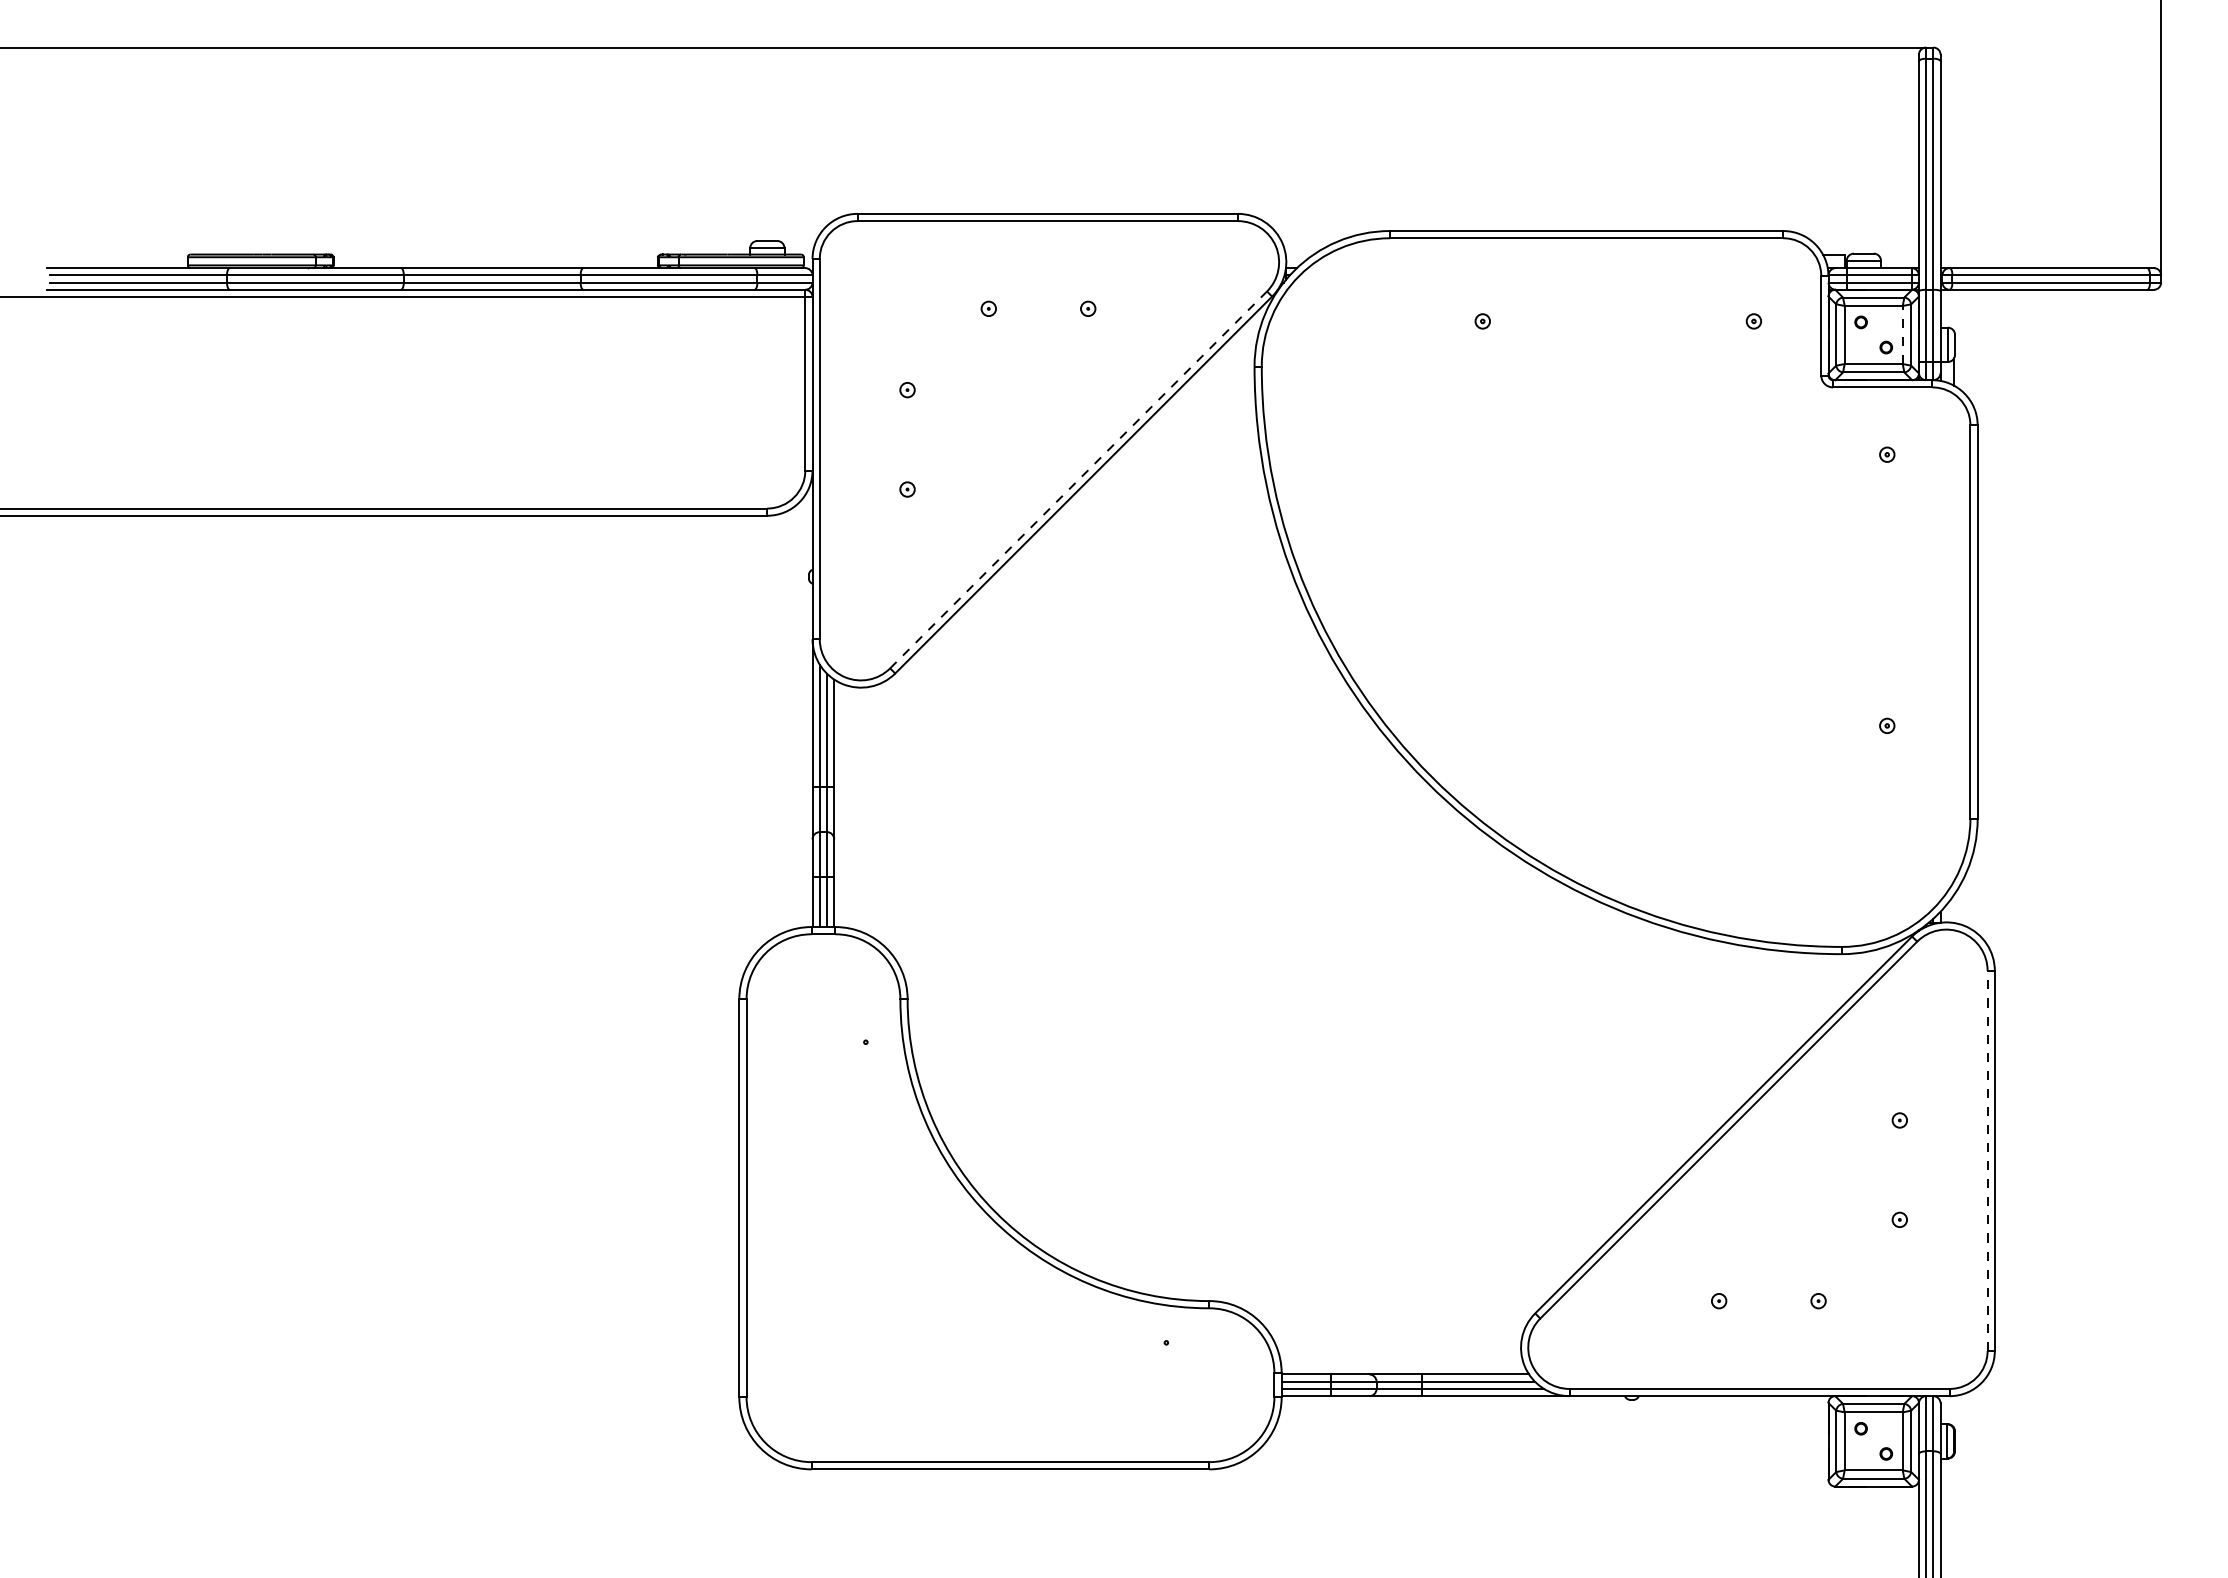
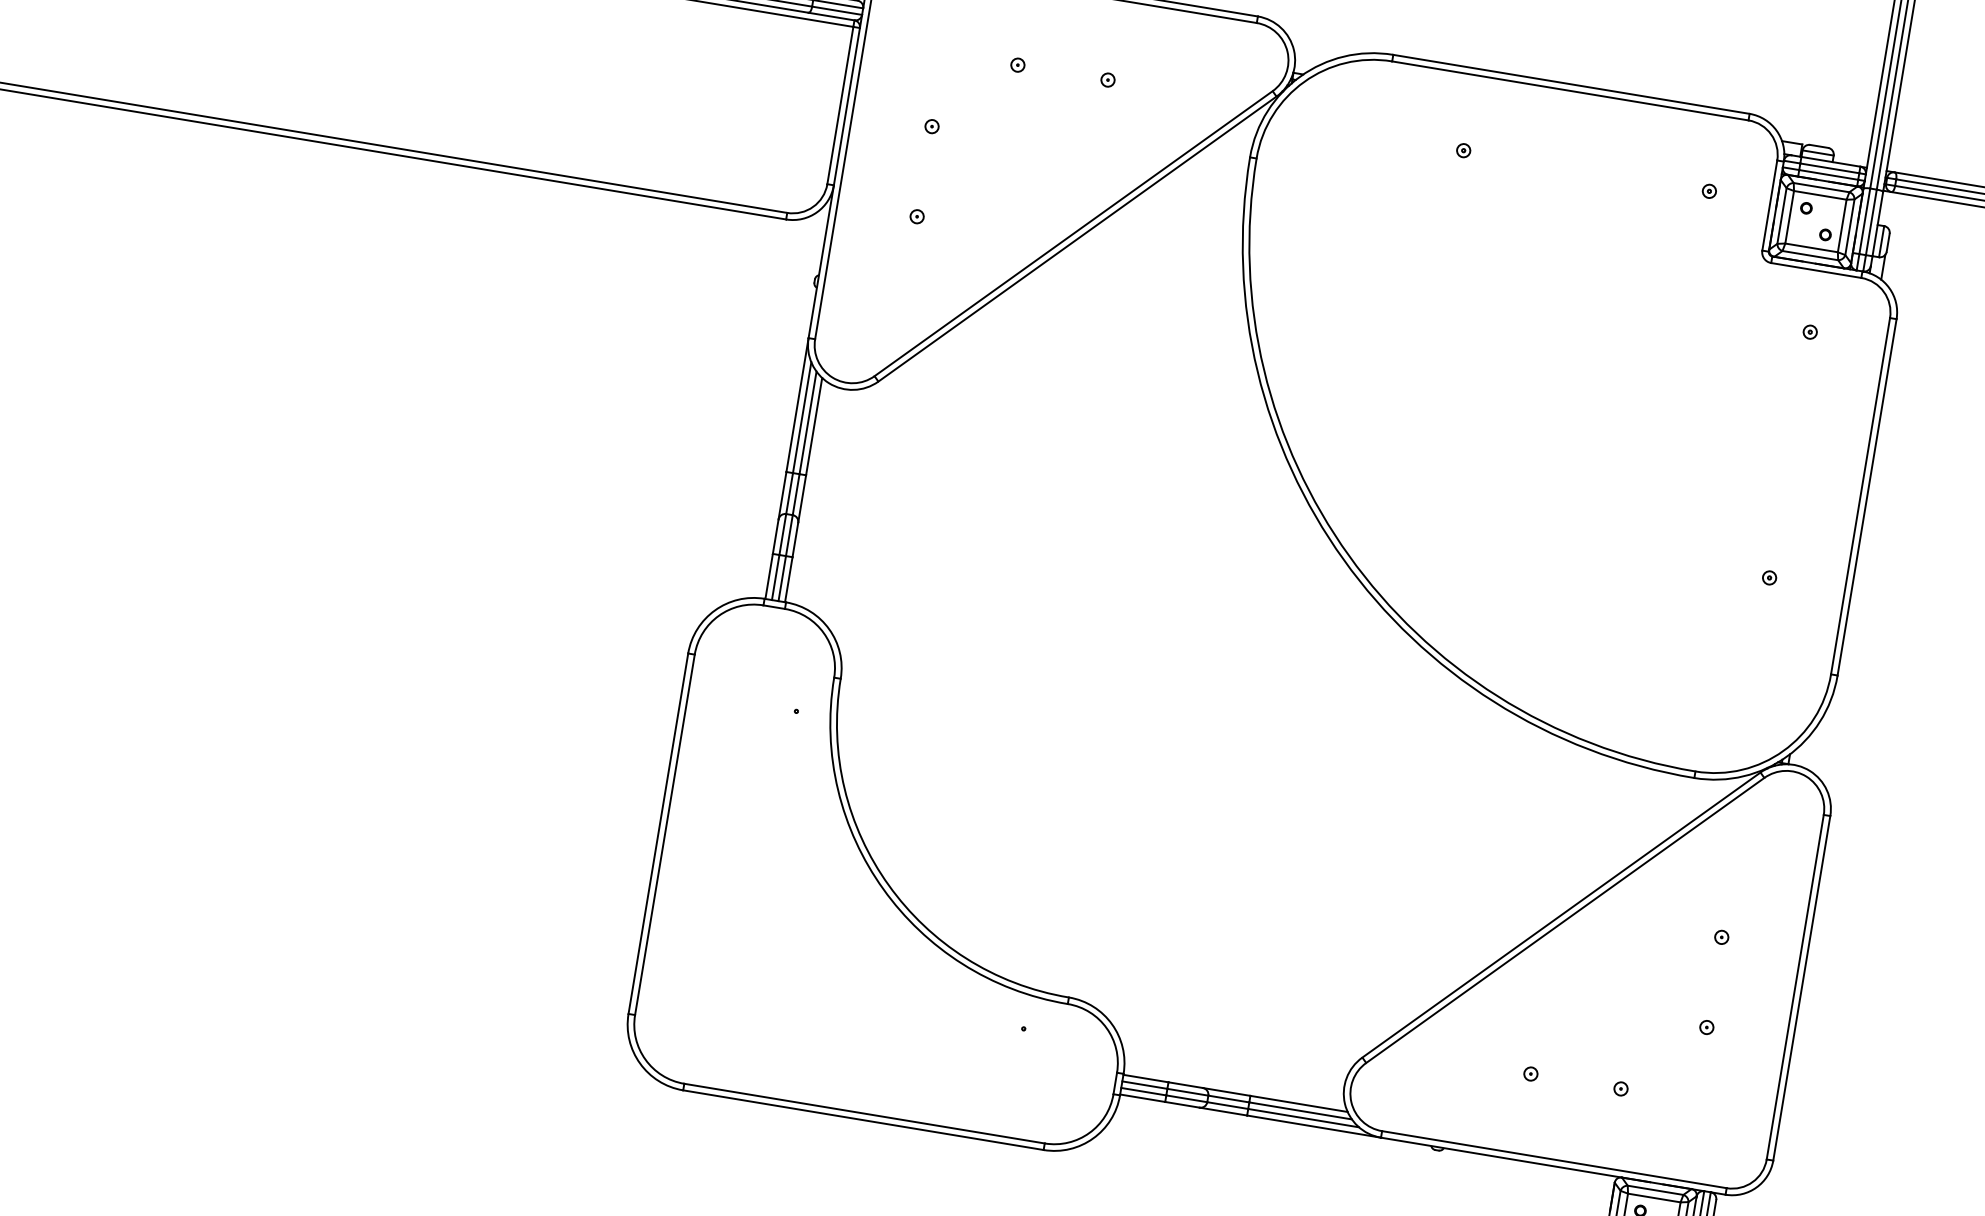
line: (1902, 335) -> (1841, 226), dashed -> solid
line: (1078, 479) -> (1073, 233), dashed -> solid
line: (1987, 1160) -> (1795, 986), dashed -> solid

